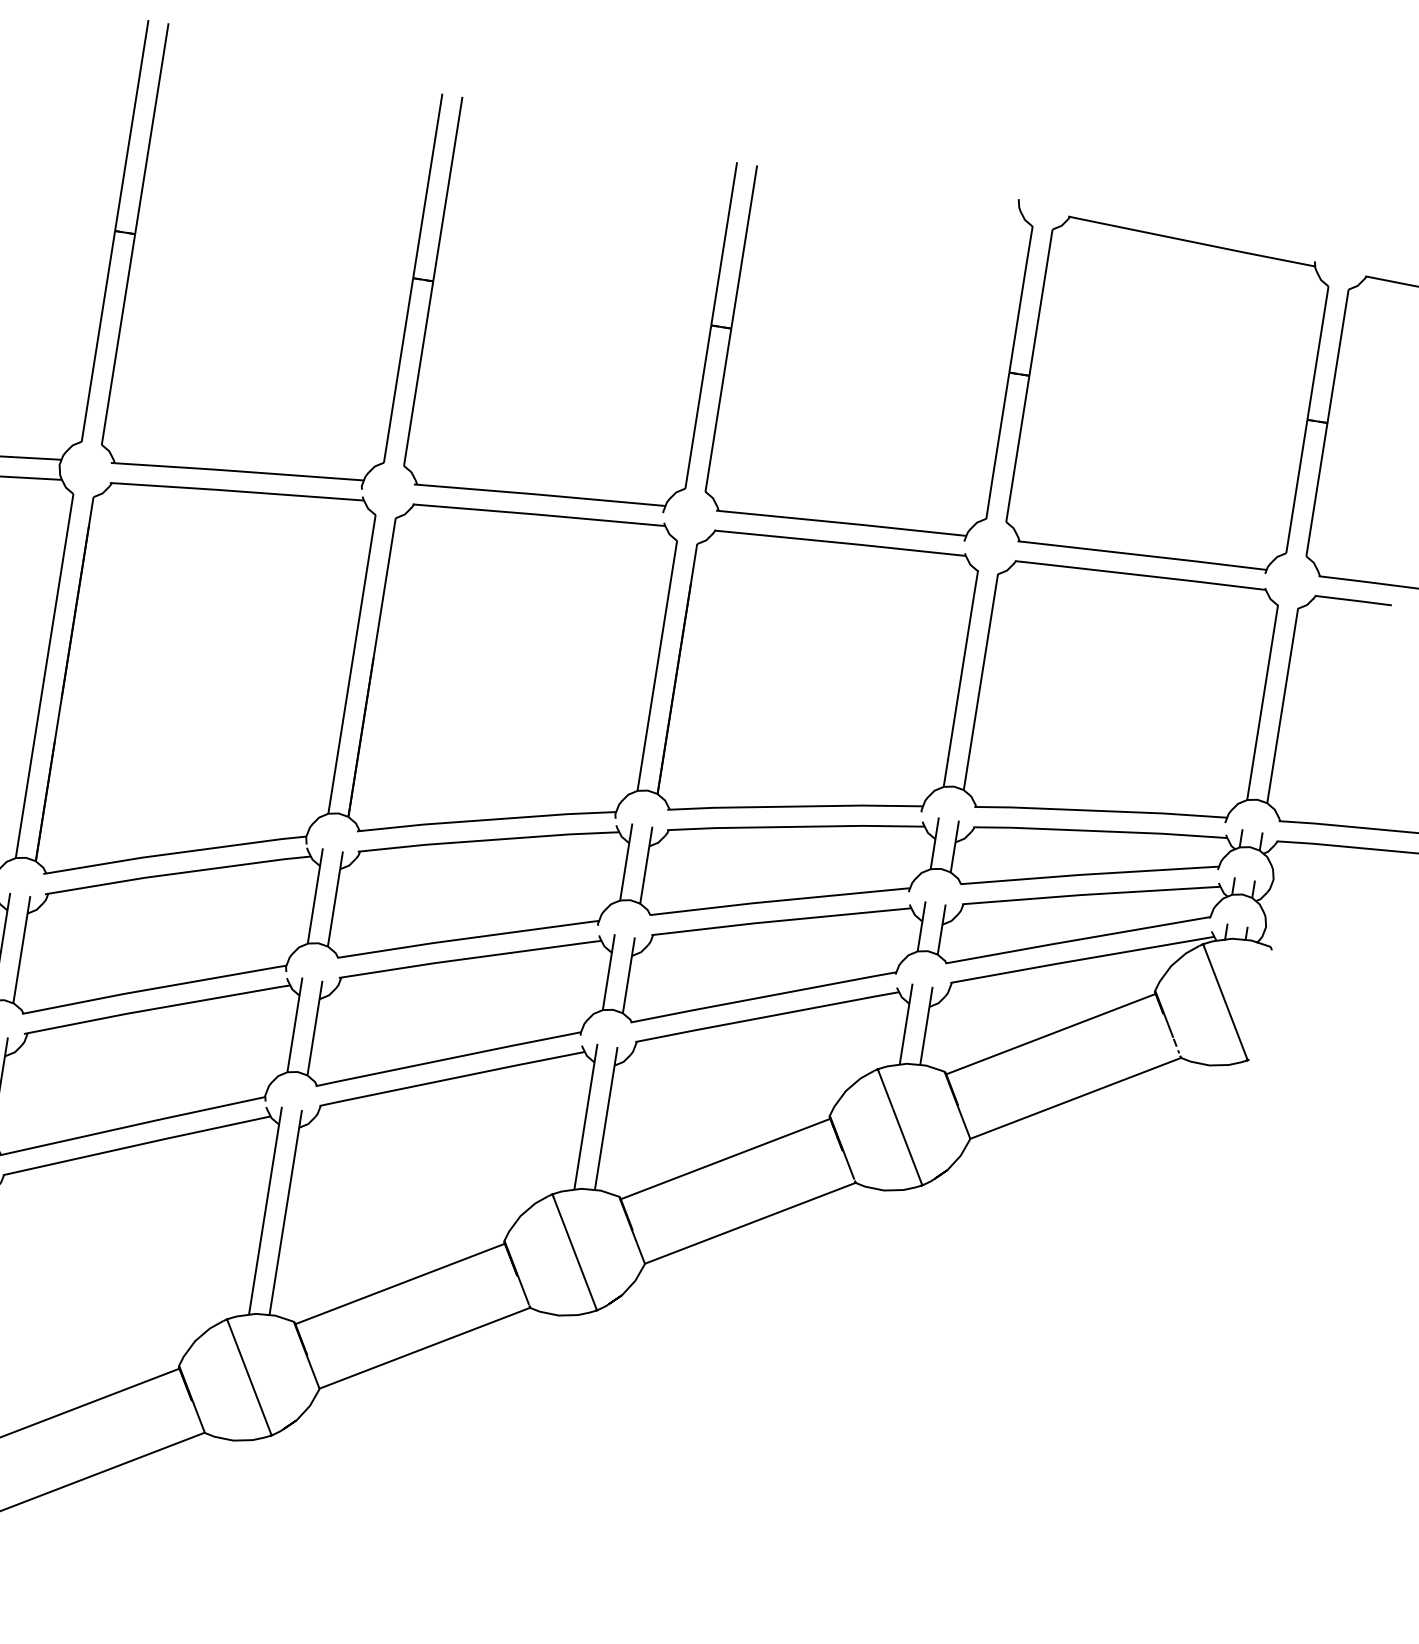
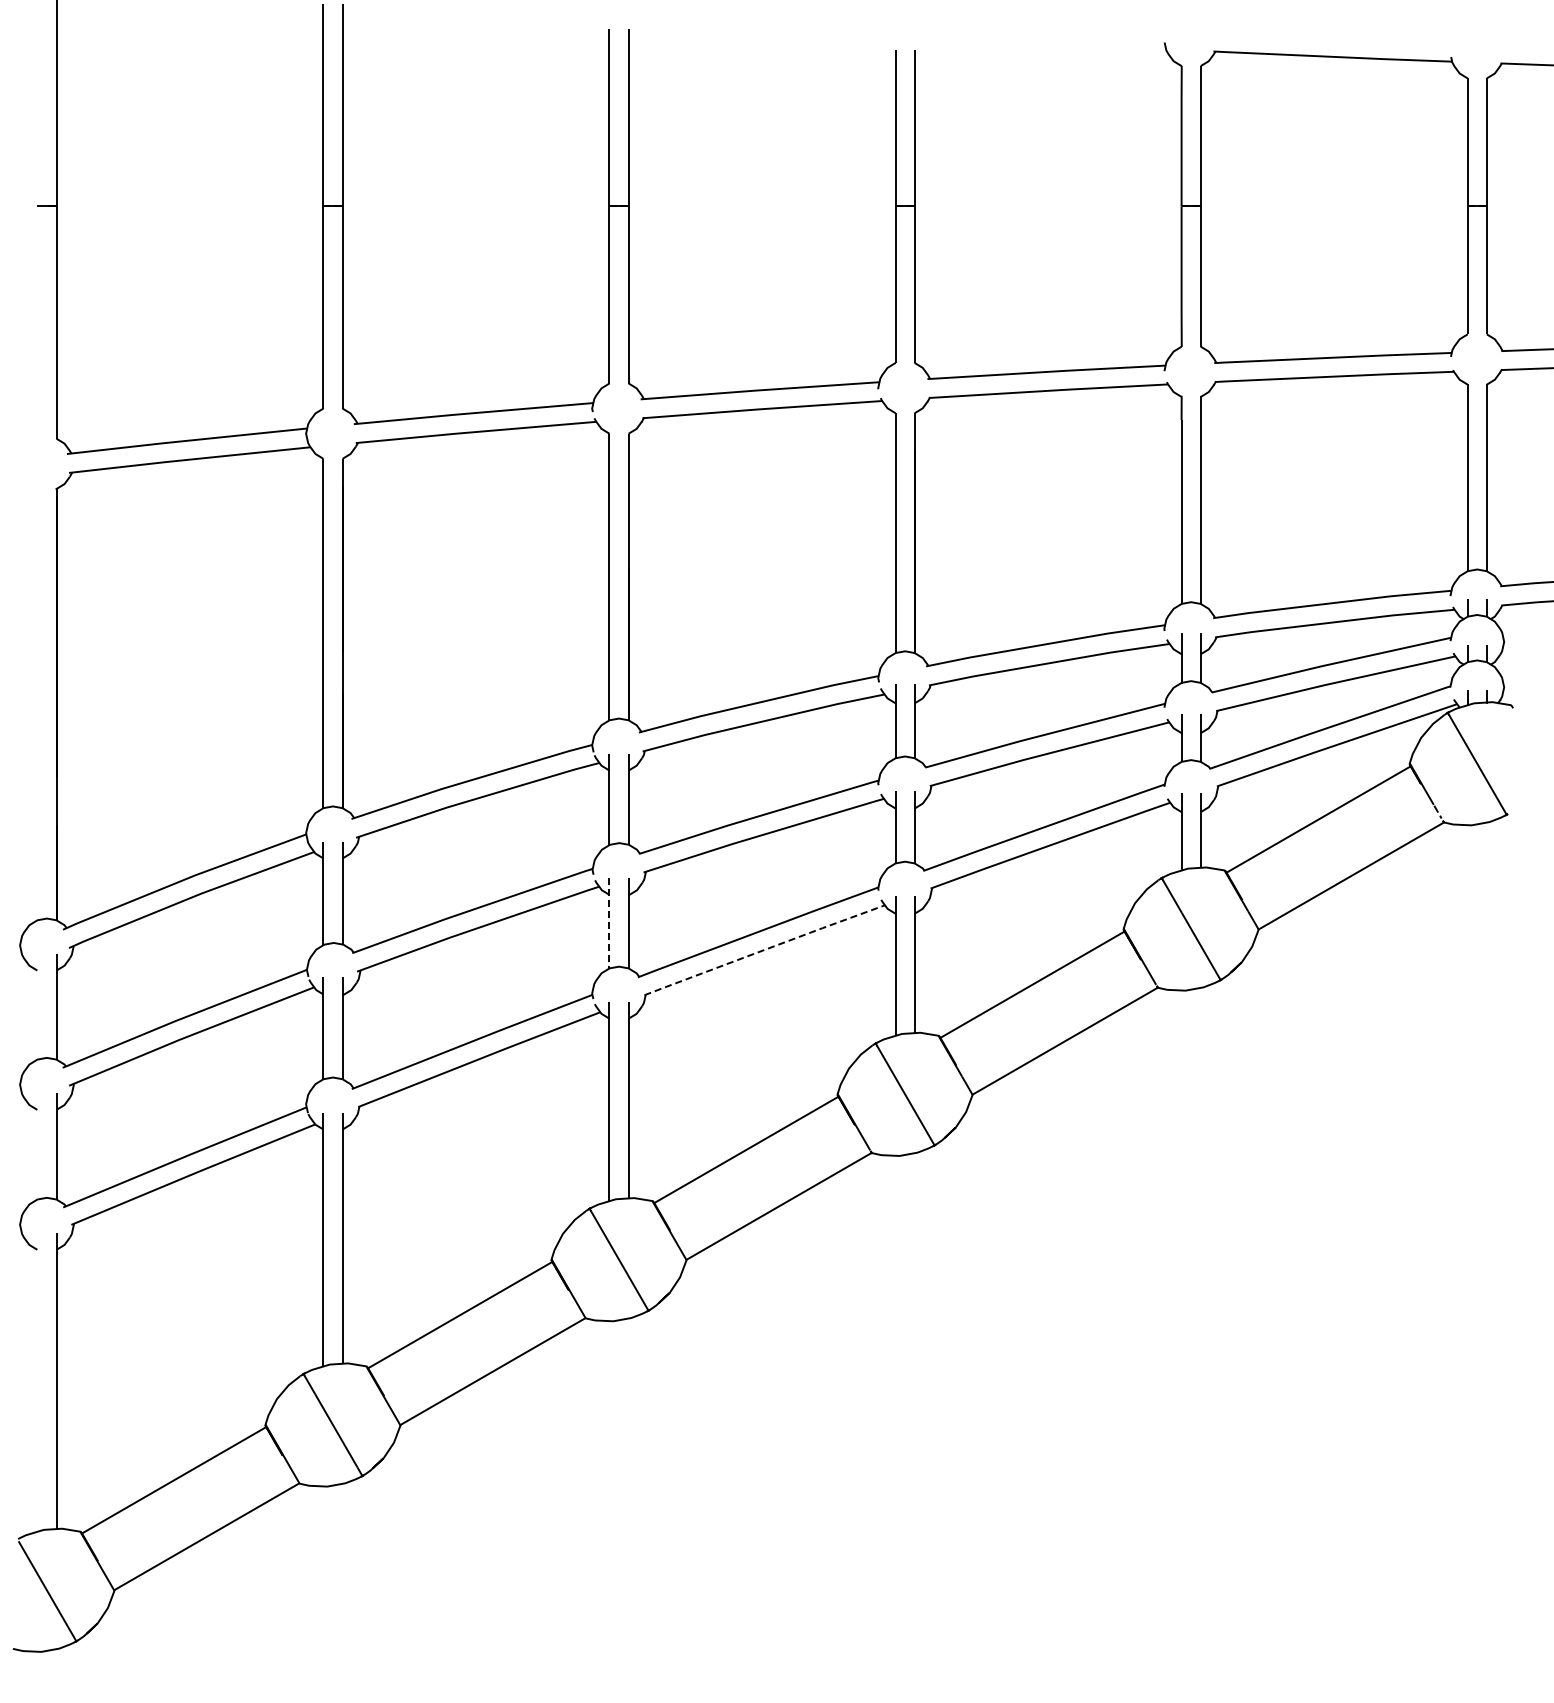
line: (294, 1026) -> (609, 924), solid -> dashed
line: (452, 1078) -> (764, 949), solid -> dashed

